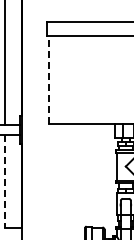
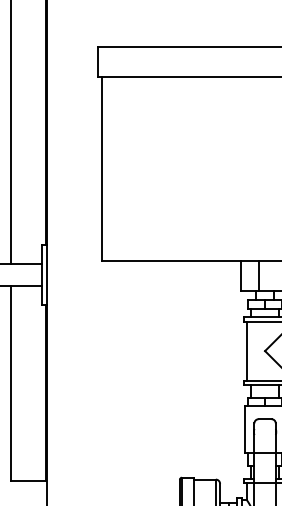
line: (48, 80) -> (102, 169), dashed -> solid
line: (5, 182) -> (11, 384), dashed -> solid

